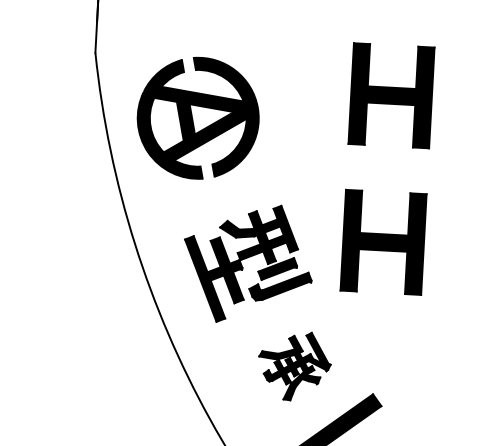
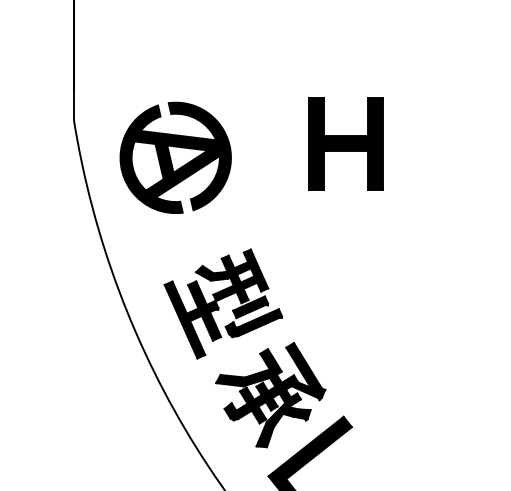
part: (197, 117) -> (175, 157), moved
part: (383, 242) -> (345, 277), removed
part: (294, 365) -> (270, 394), size x1.67

